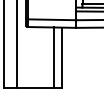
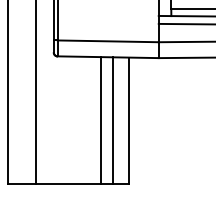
line: (48, 57) -> (100, 119), added

